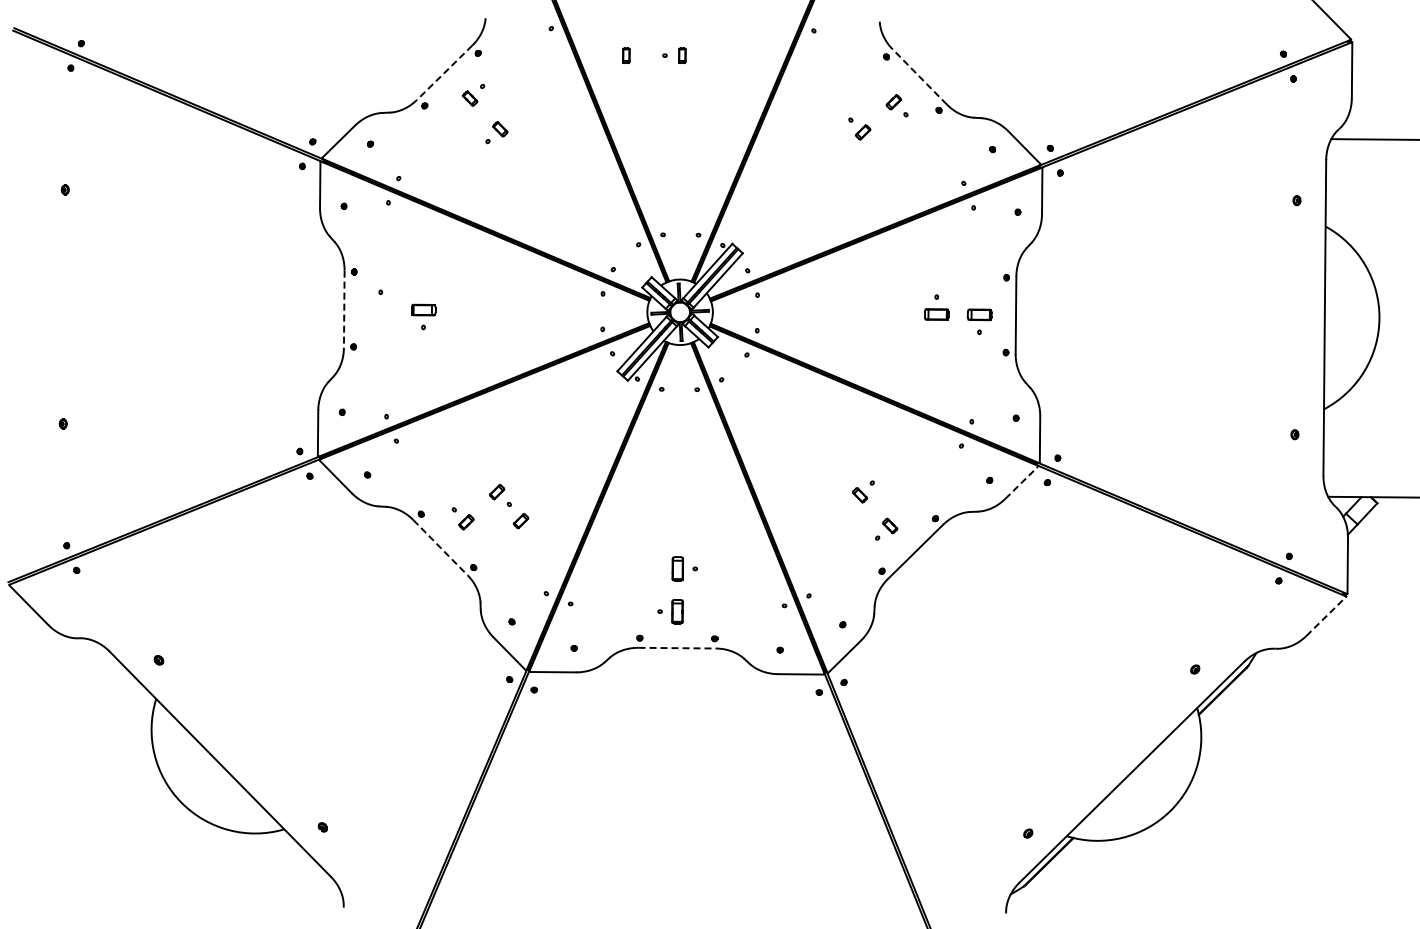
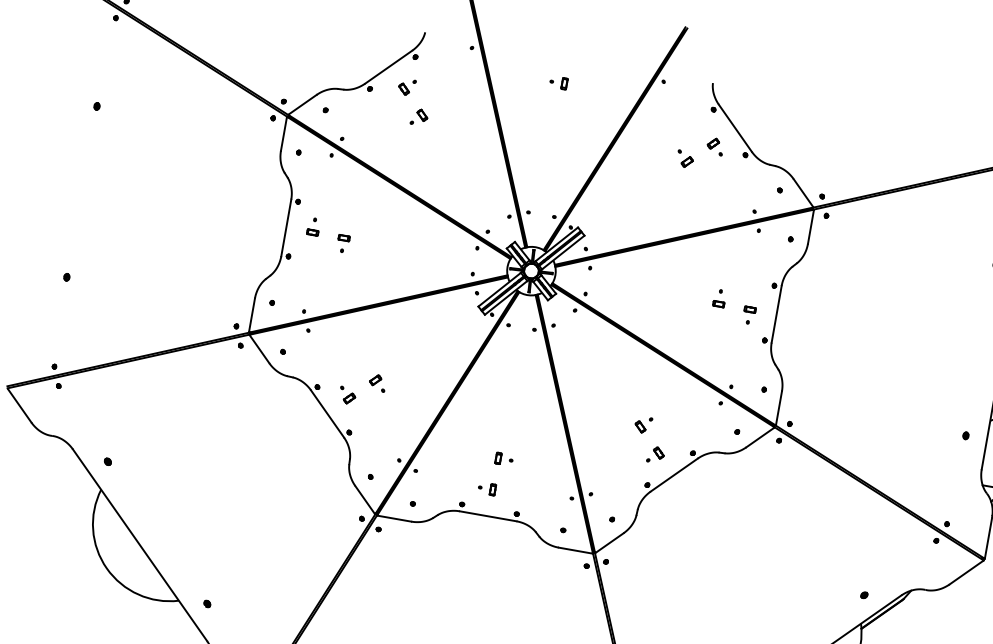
part: (626, 55) -> (523, 76), removed
line: (444, 72) -> (388, 67), dashed -> solid
line: (919, 76) -> (735, 128), dashed -> solid
line: (344, 309) -> (286, 228), dashed -> solid
part: (380, 309) -> (312, 232), added
part: (423, 309) -> (344, 237), size x0.62
part: (936, 314) -> (718, 304), size x0.62
part: (979, 314) -> (750, 309), size x0.62
line: (1021, 482) -> (760, 437), dashed -> solid
part: (520, 521) -> (389, 404), removed
line: (440, 547) -> (327, 413), dashed -> solid
part: (677, 568) -> (498, 458), size x0.62
part: (677, 611) -> (492, 489), size x0.62
line: (1326, 616) -> (966, 572), dashed -> solid
line: (677, 648) -> (488, 516), dashed -> solid

